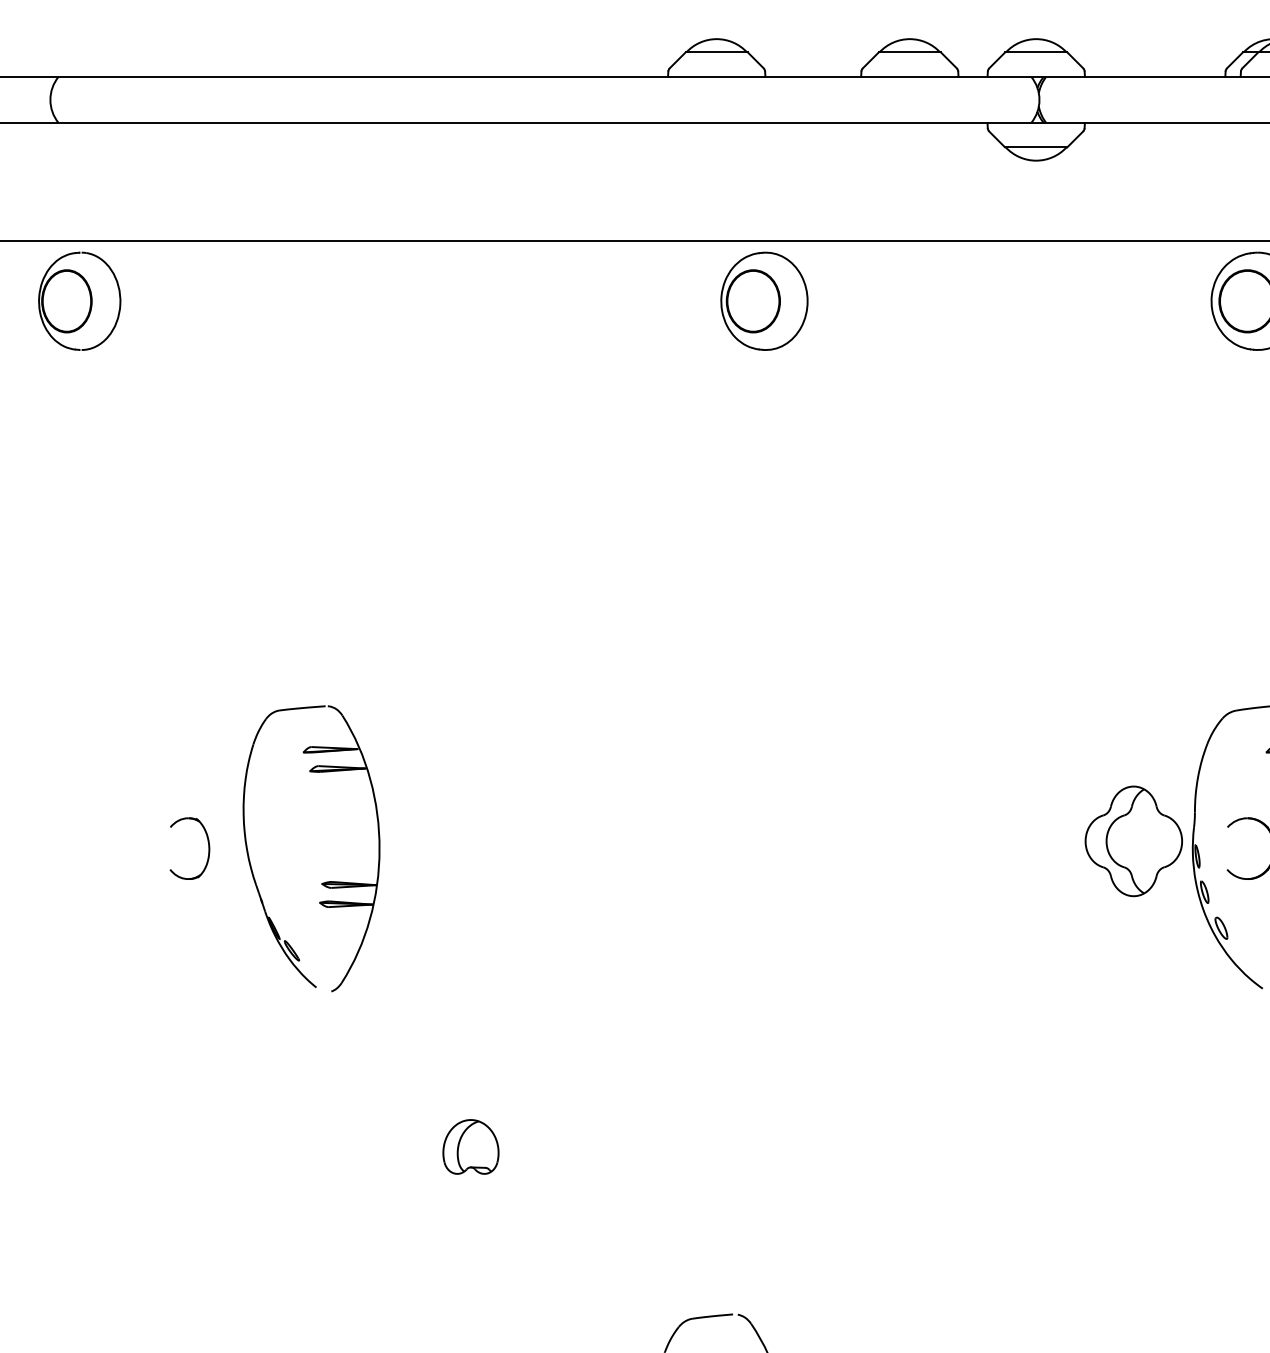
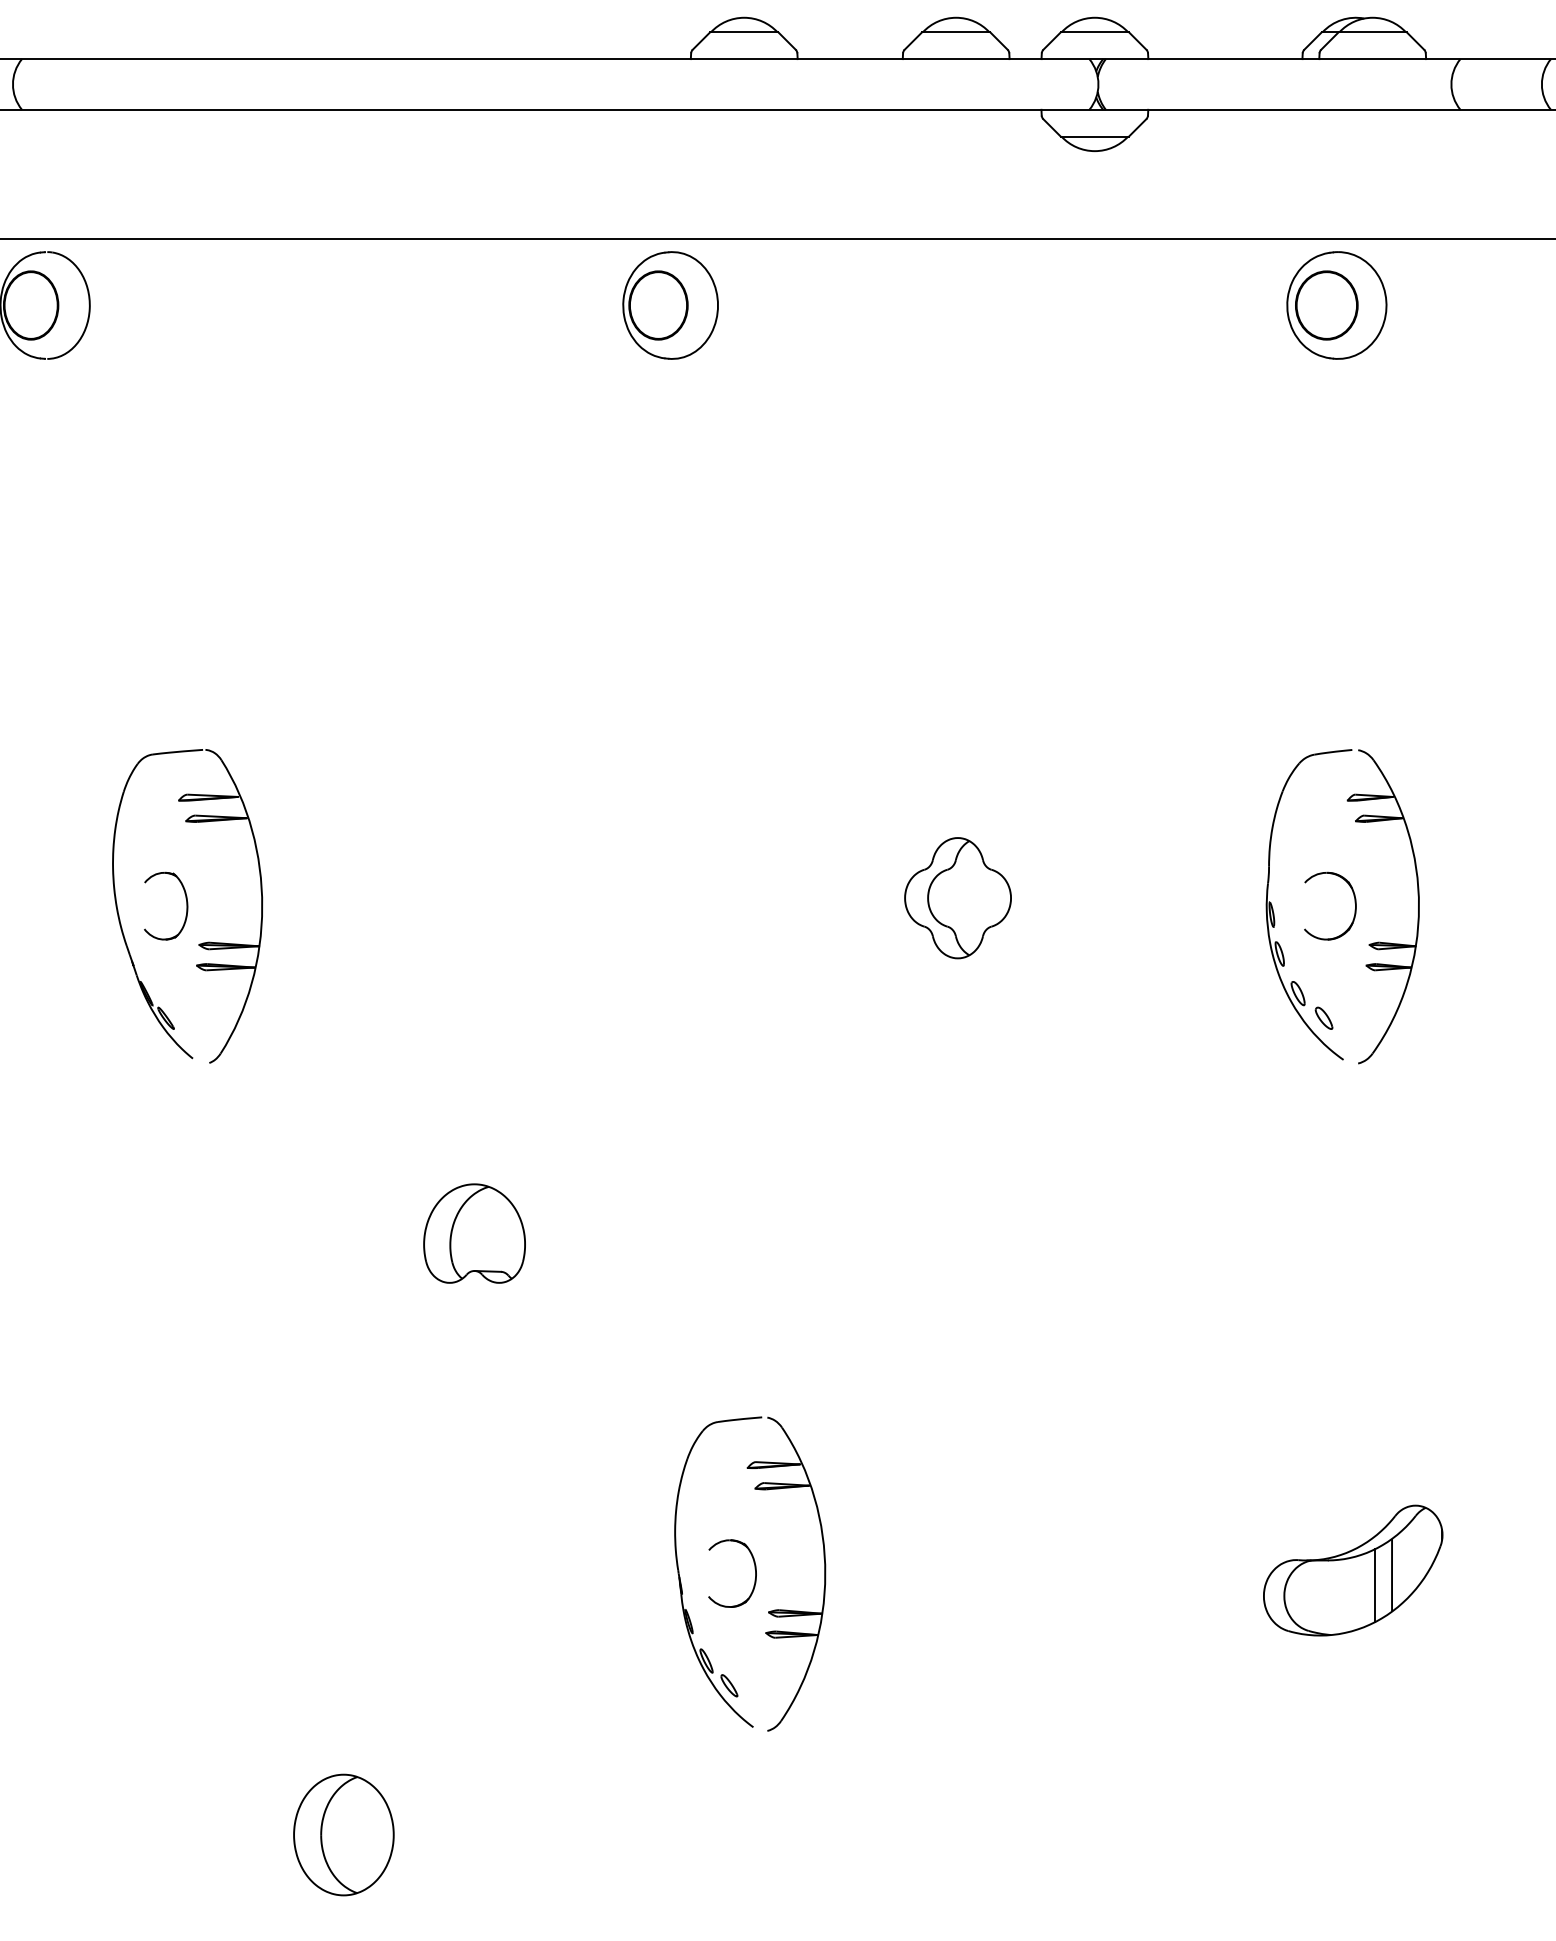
part: (764, 301) -> (670, 305), moved
part: (1133, 841) -> (957, 898), moved
part: (322, 882) -> (199, 943), moved
part: (1244, 950) -> (1323, 1017), added
part: (470, 1146) -> (474, 1233), size x1.67

